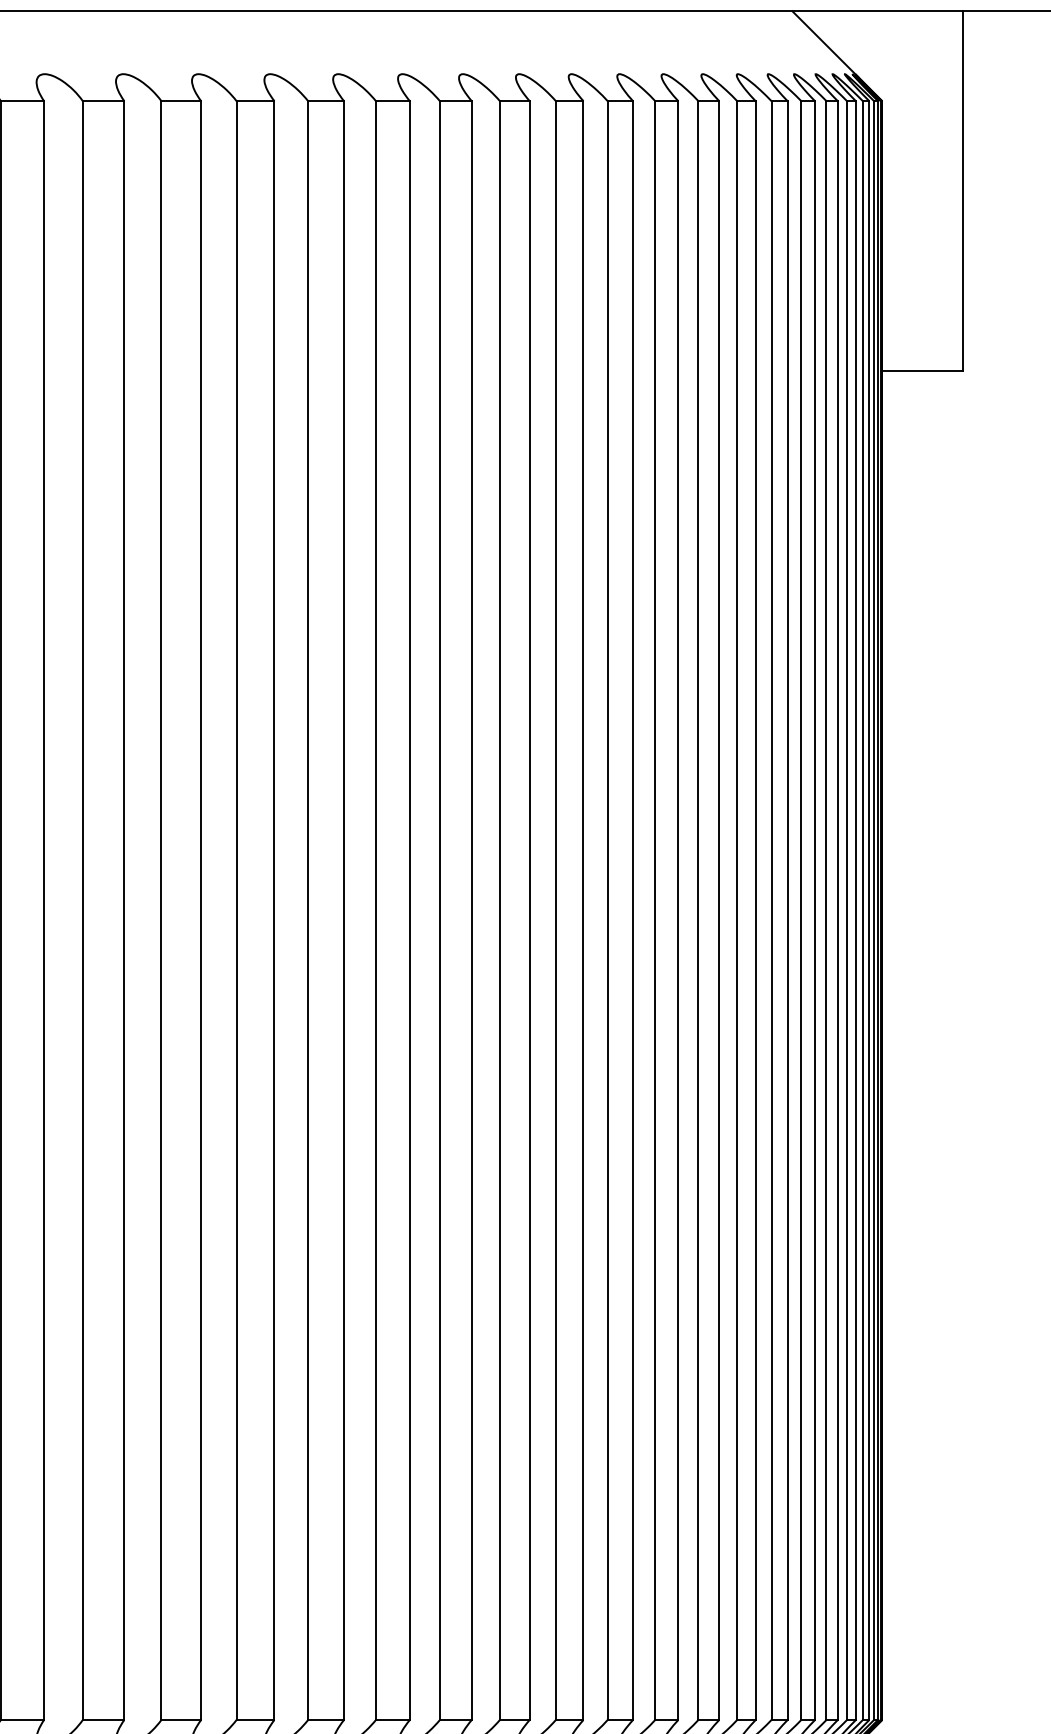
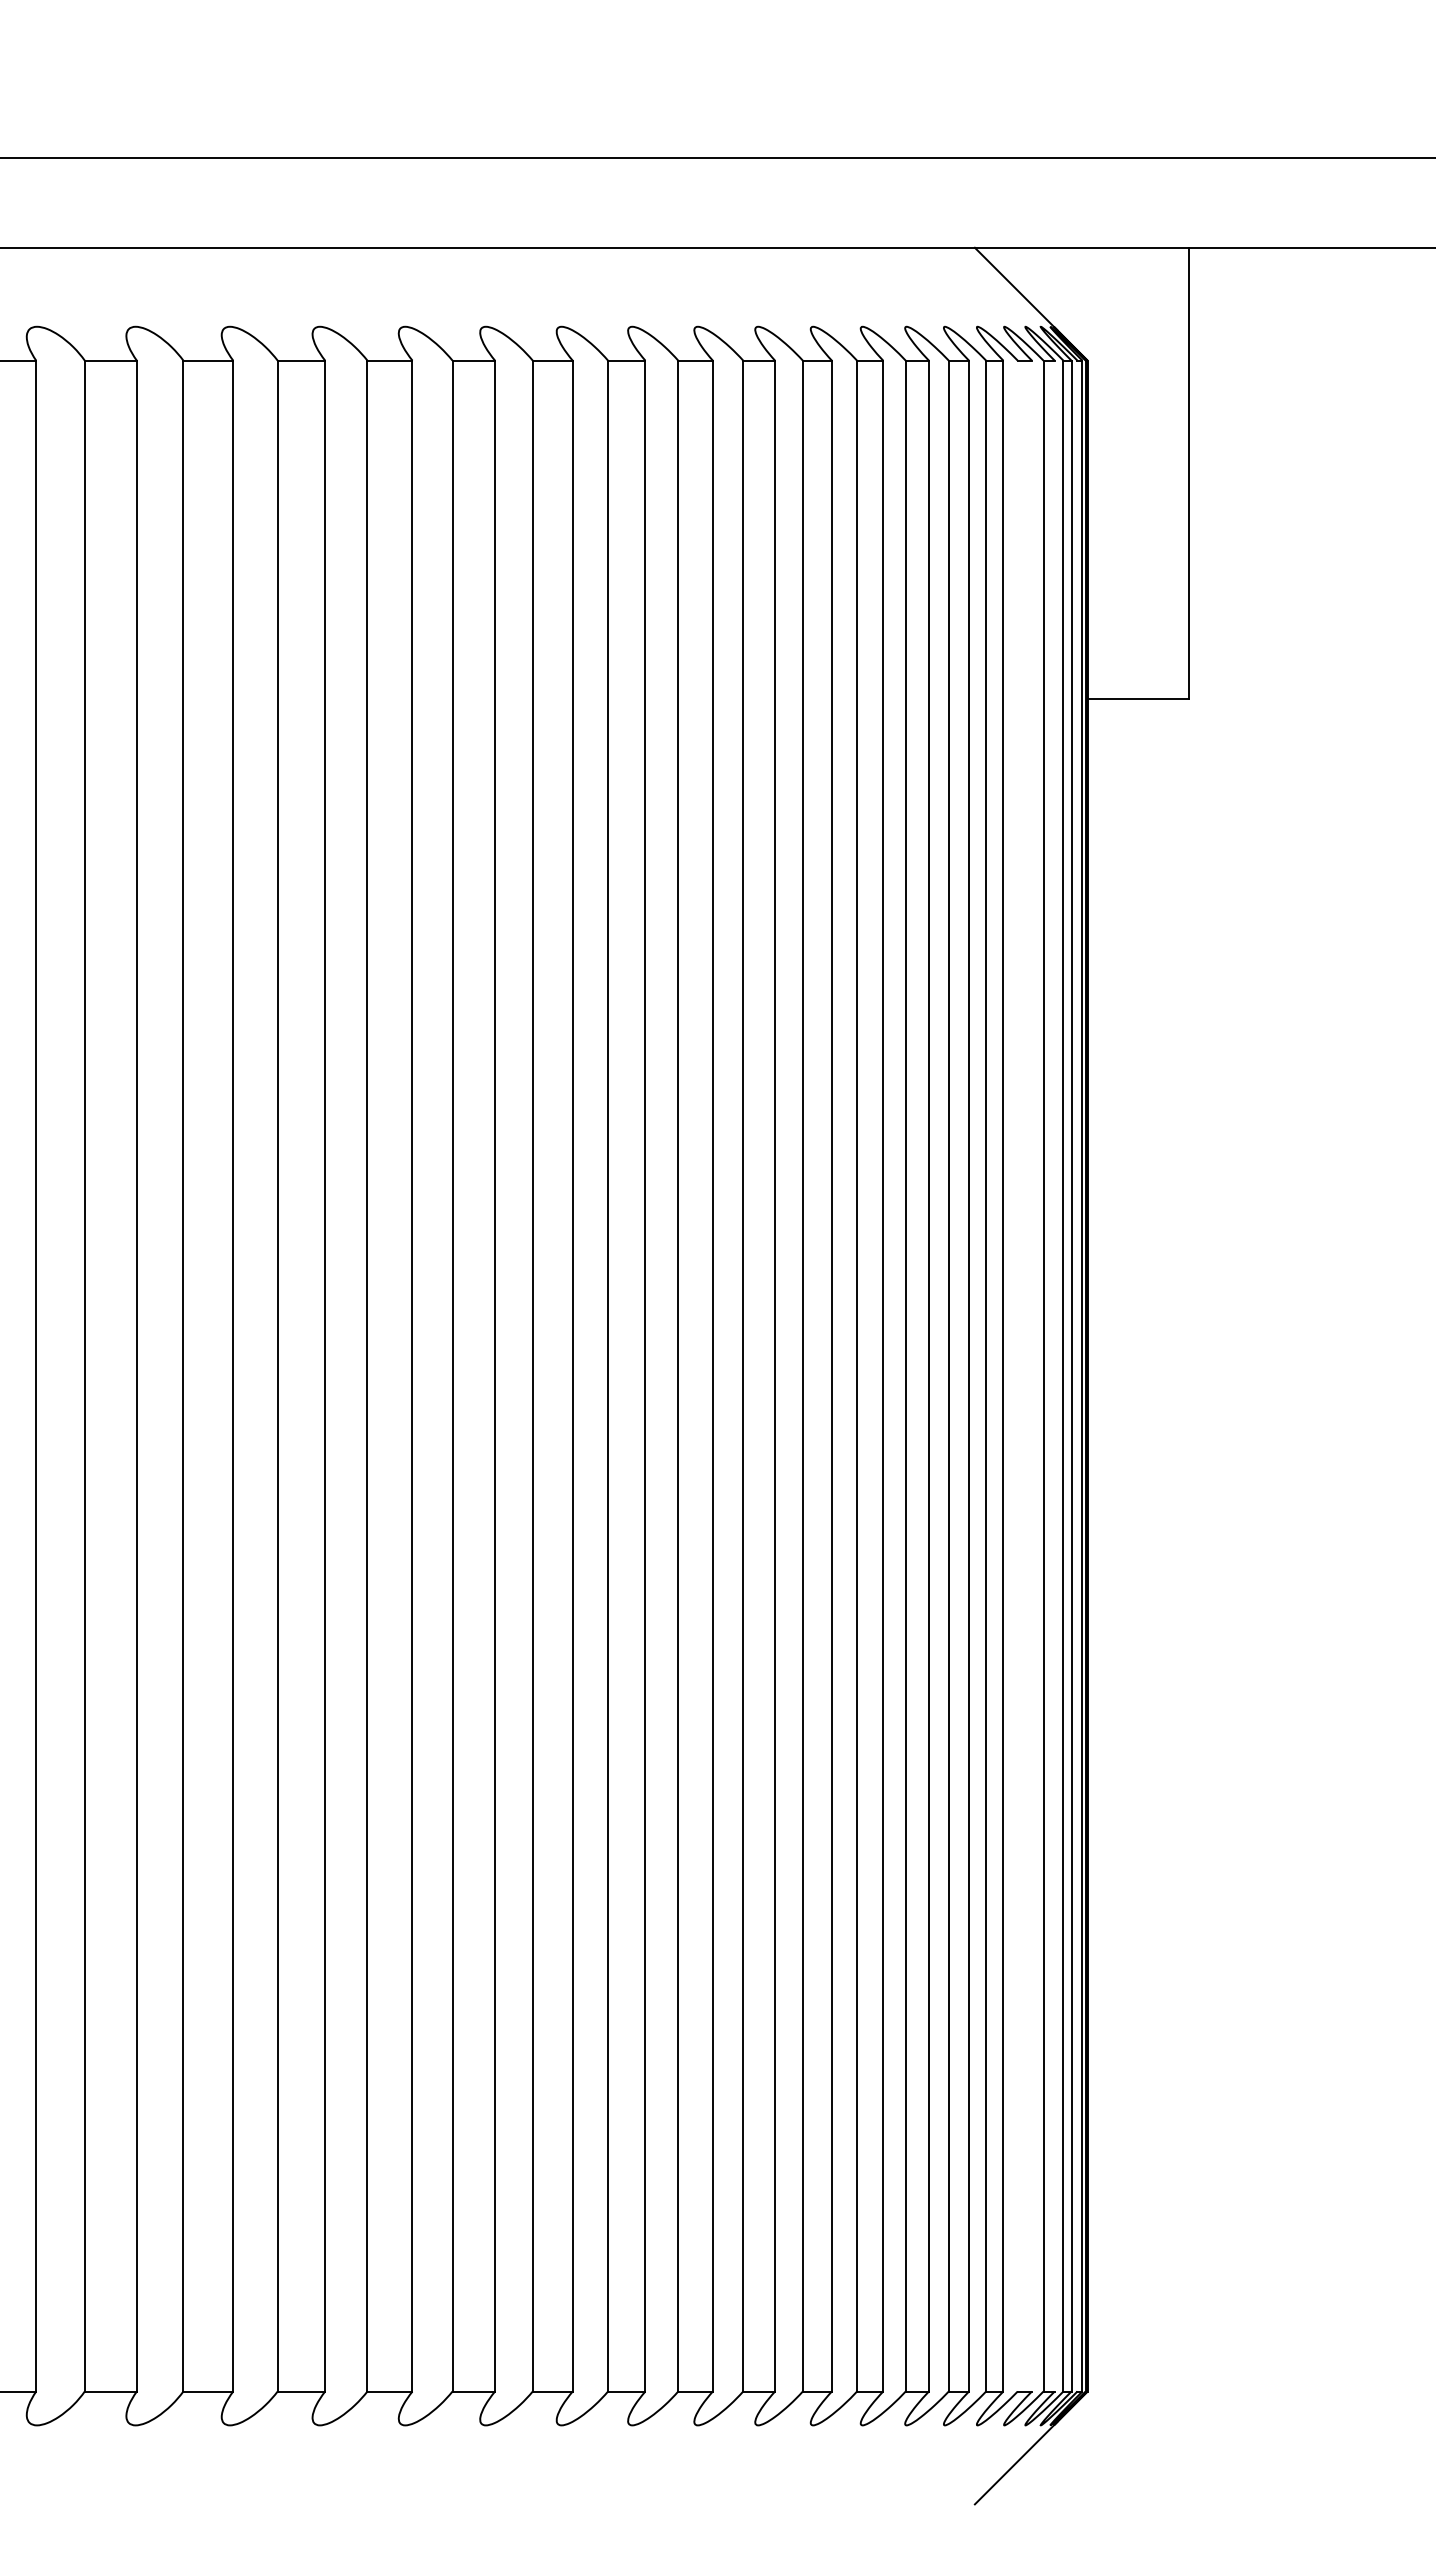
line: (826, 910) -> (1017, 1375), removed
line: (837, 910) -> (1031, 1375), removed
line: (855, 910) -> (1054, 1375), removed
line: (874, 910) -> (1077, 1375), removed

